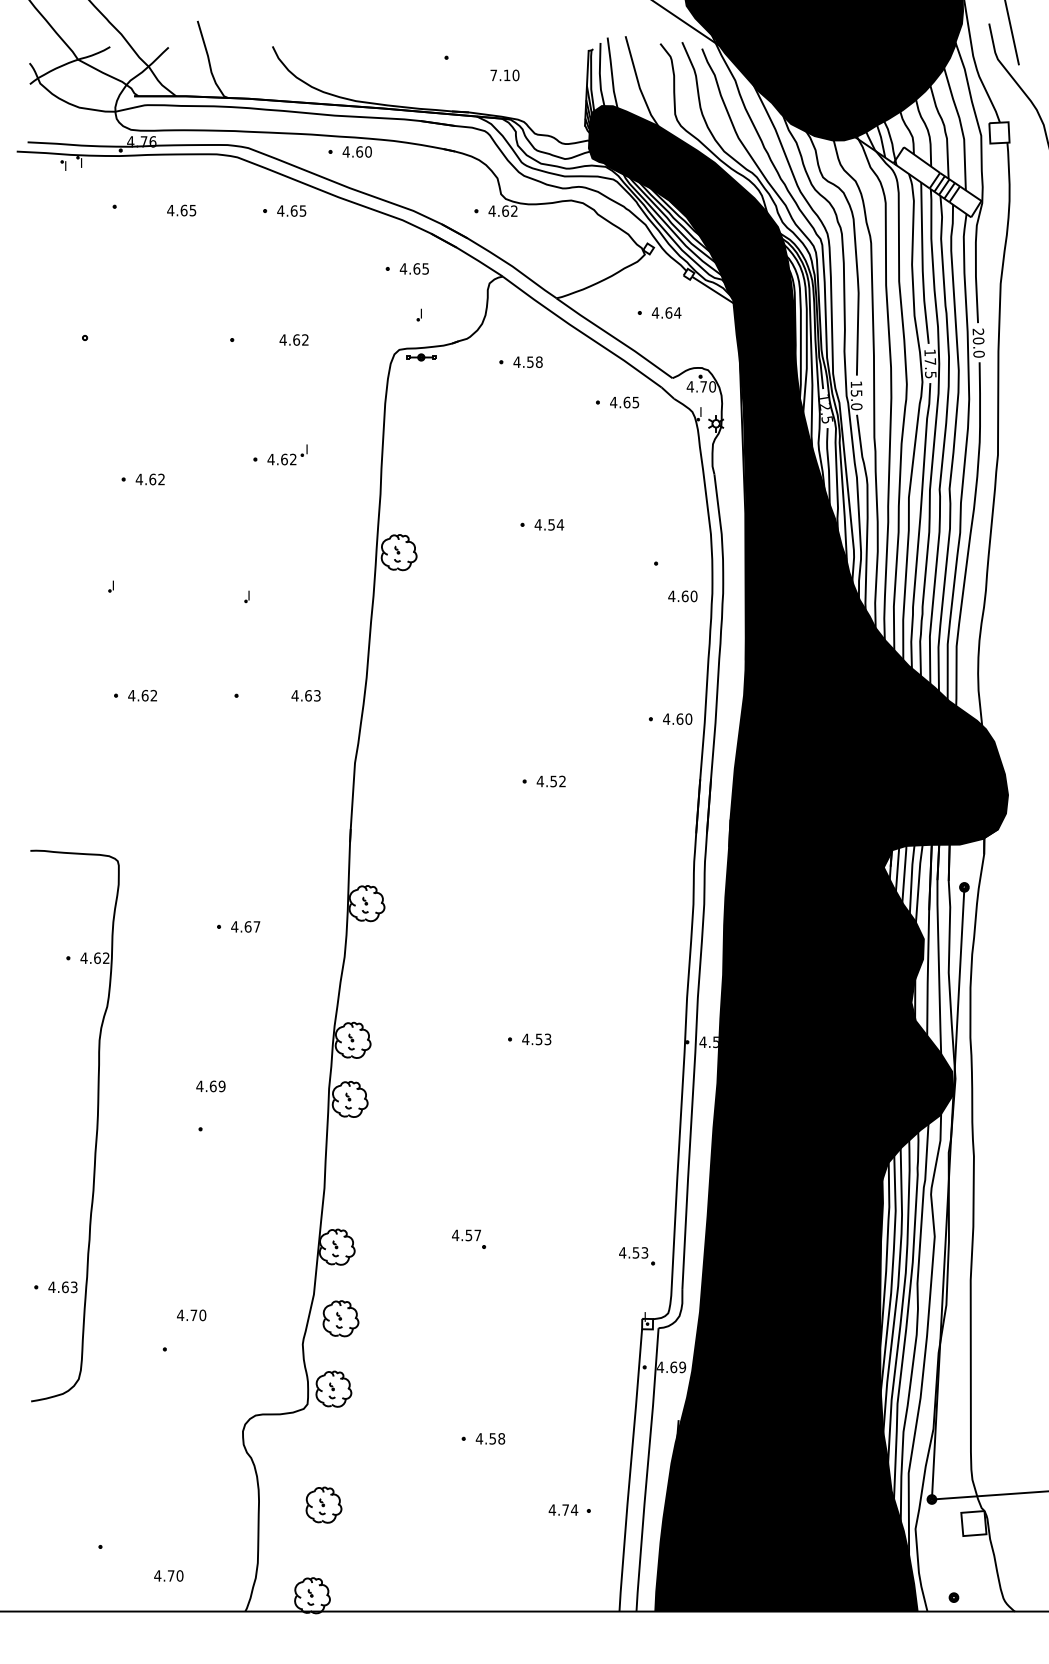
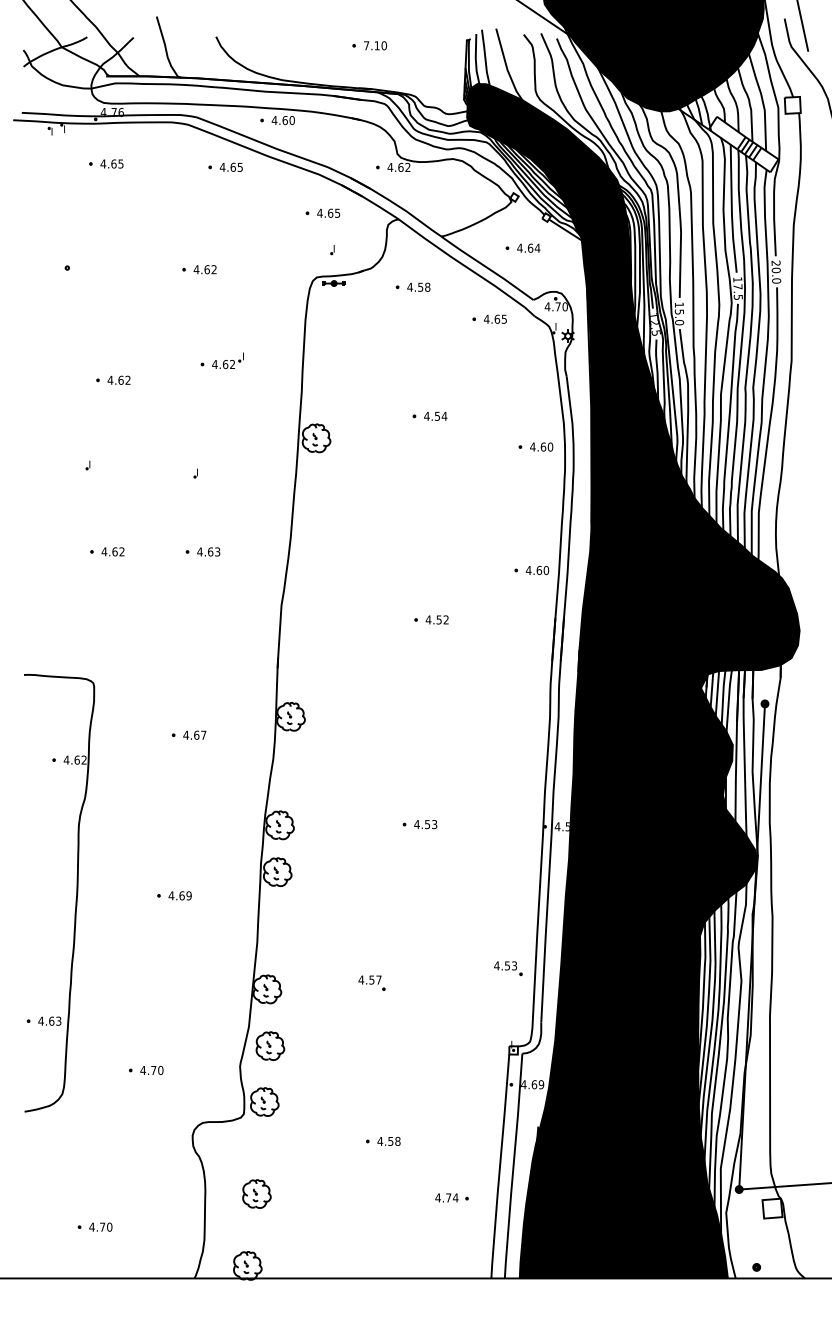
text: (504, 75) -> (375, 45), moved
text: (181, 209) -> (111, 163), moved
text: (293, 339) -> (204, 269), moved
text: (682, 595) -> (541, 446), moved
text: (305, 695) -> (208, 551), moved
text: (210, 1085) -> (179, 895), moved
part: (637, 1256) -> (508, 968), moved
text: (191, 1315) -> (151, 1070), moved
text: (168, 1575) -> (100, 1226), moved

